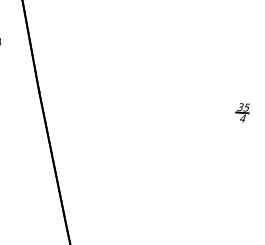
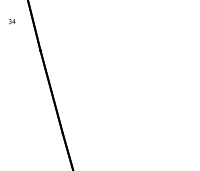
part: (241, 112) -> (165, 55), removed

